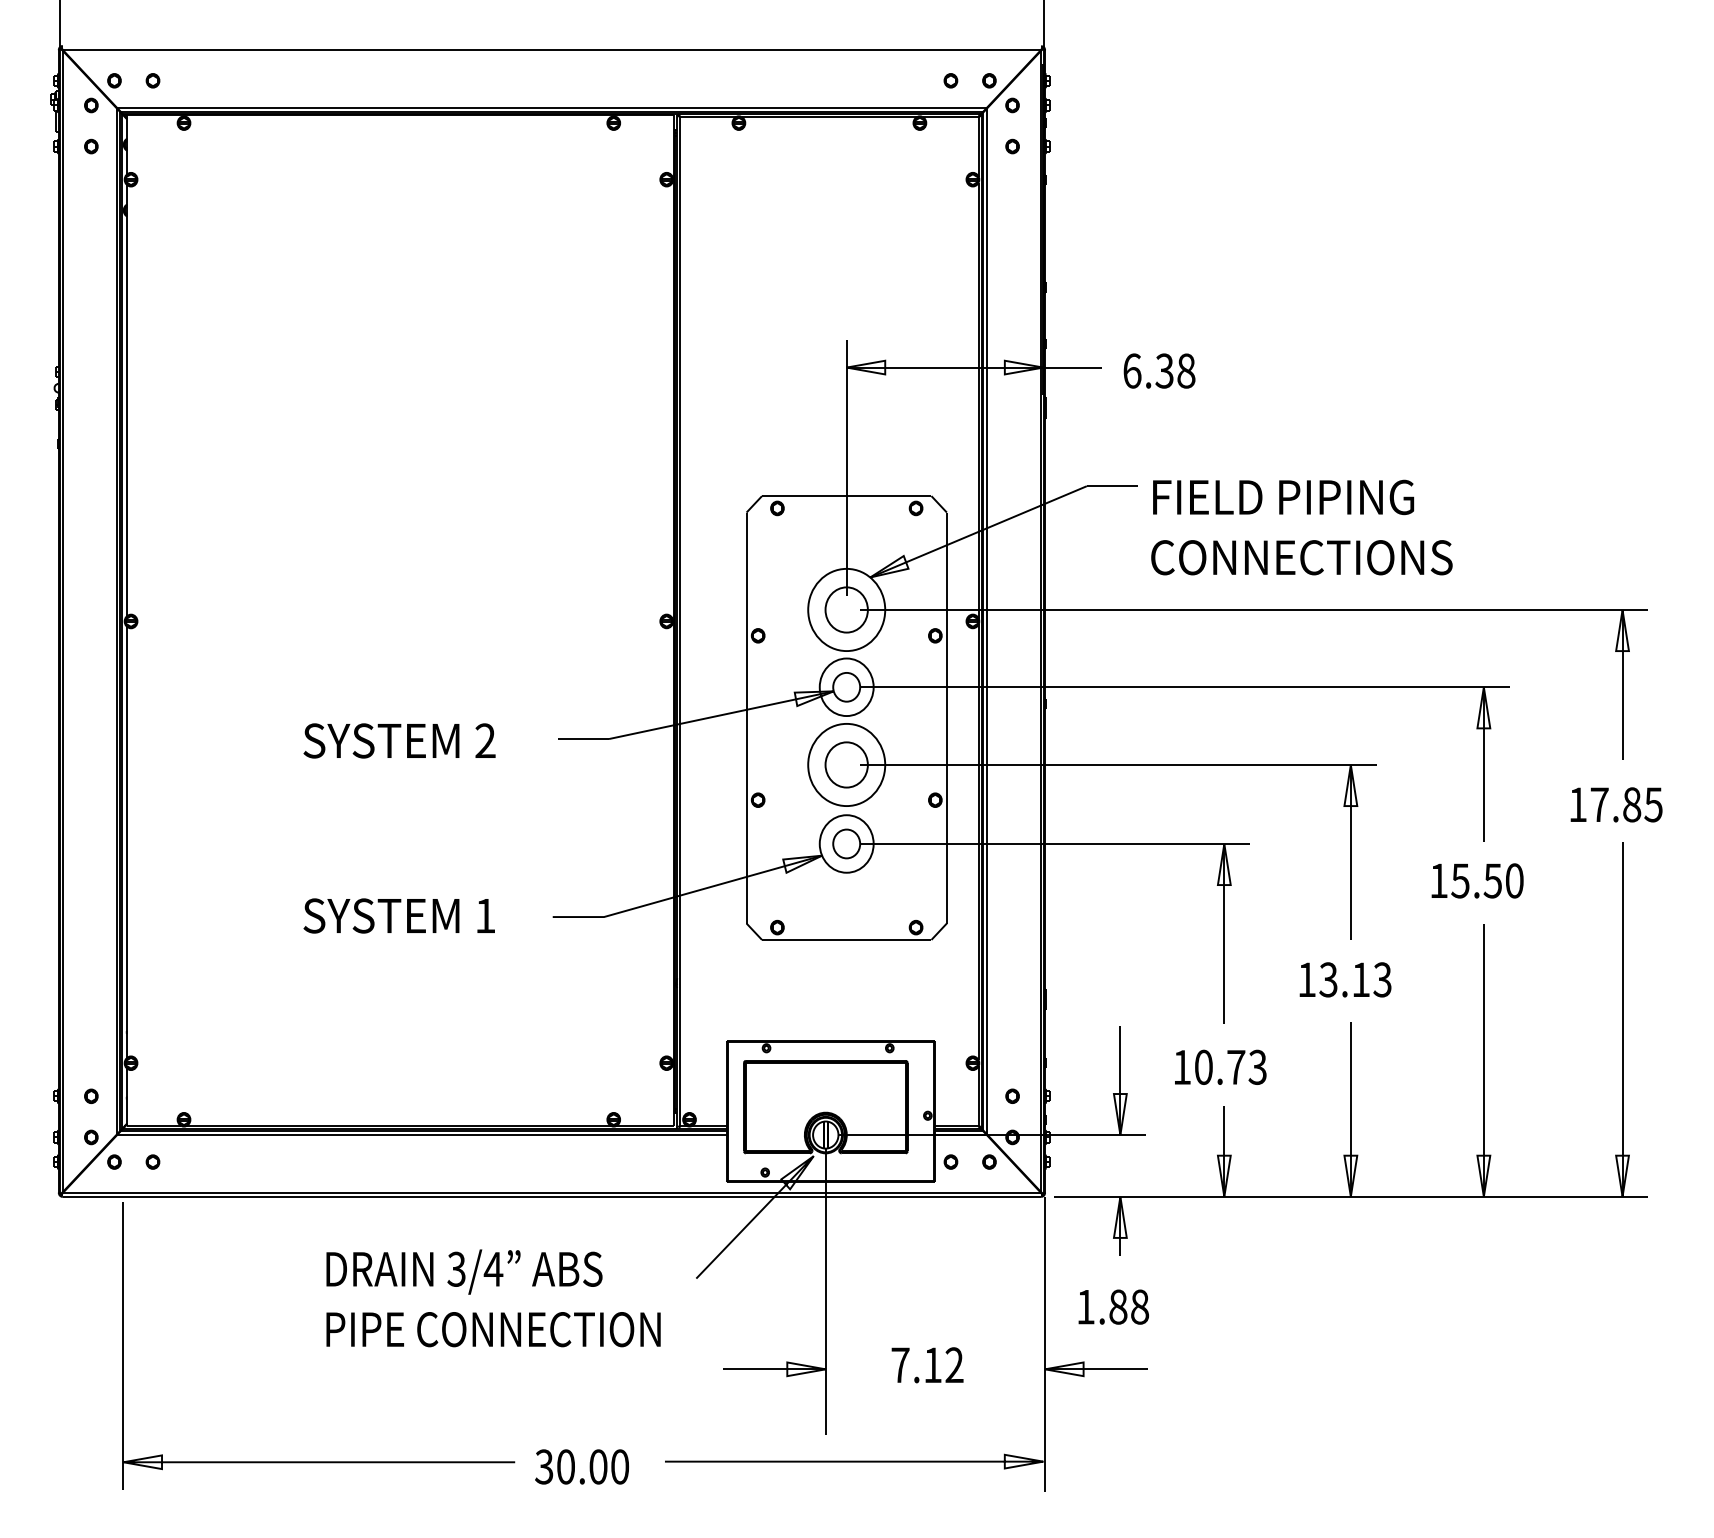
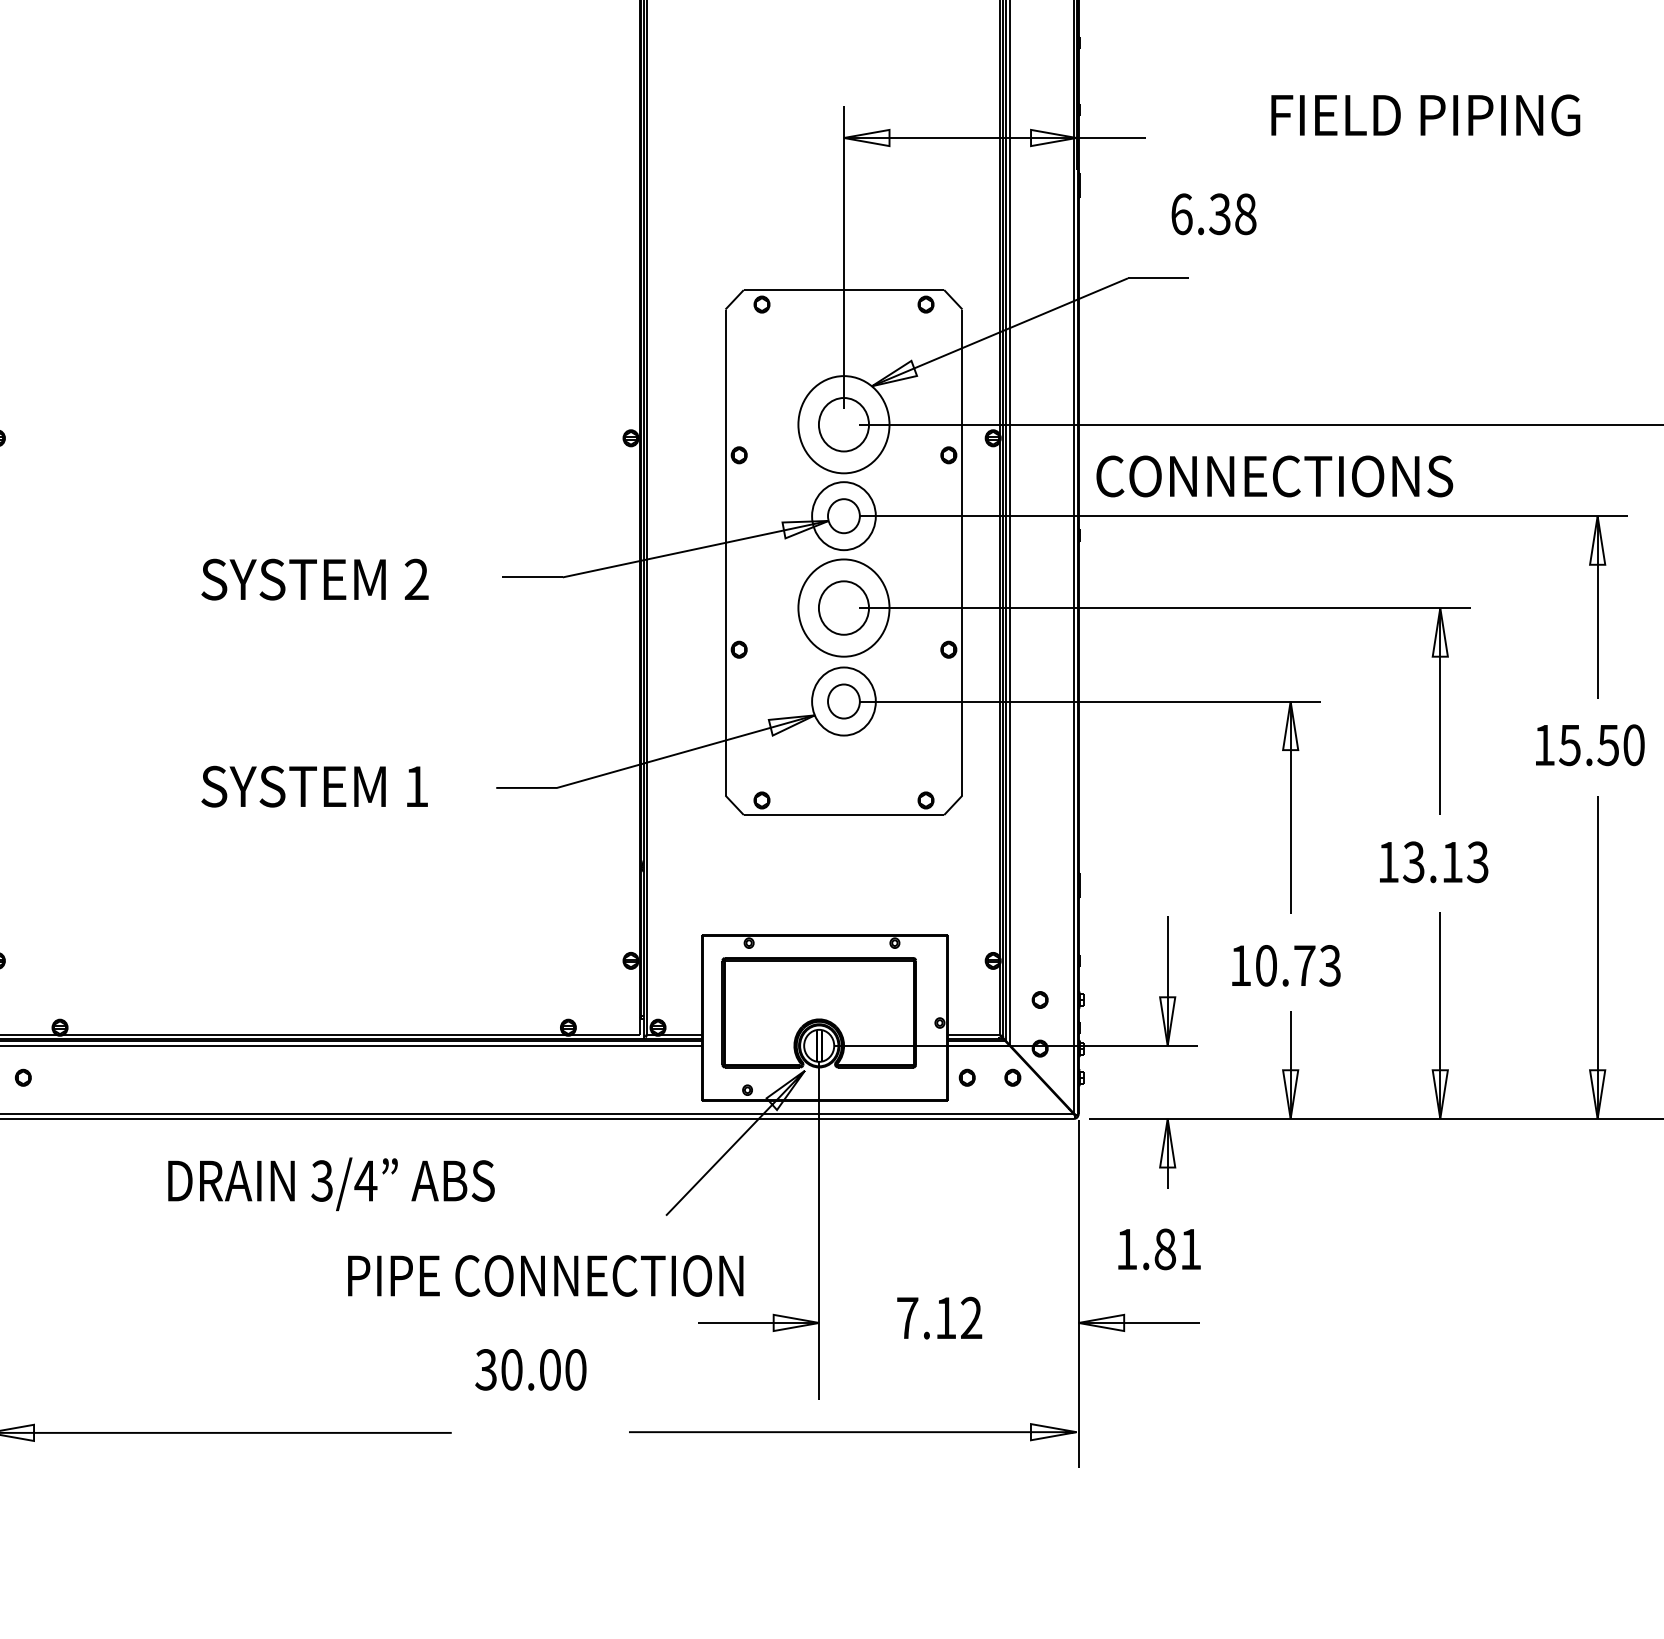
text: (1159, 370) -> (1213, 213), moved
text: (1283, 497) -> (1425, 115), moved
text: (1301, 557) -> (1274, 476), moved
text: (464, 1271) -> (331, 1183), moved
text: (1140, 1306) -> (1191, 1248), 1.88 -> 1.81
text: (493, 1329) -> (545, 1275), moved
text: (581, 1466) -> (530, 1369), moved

